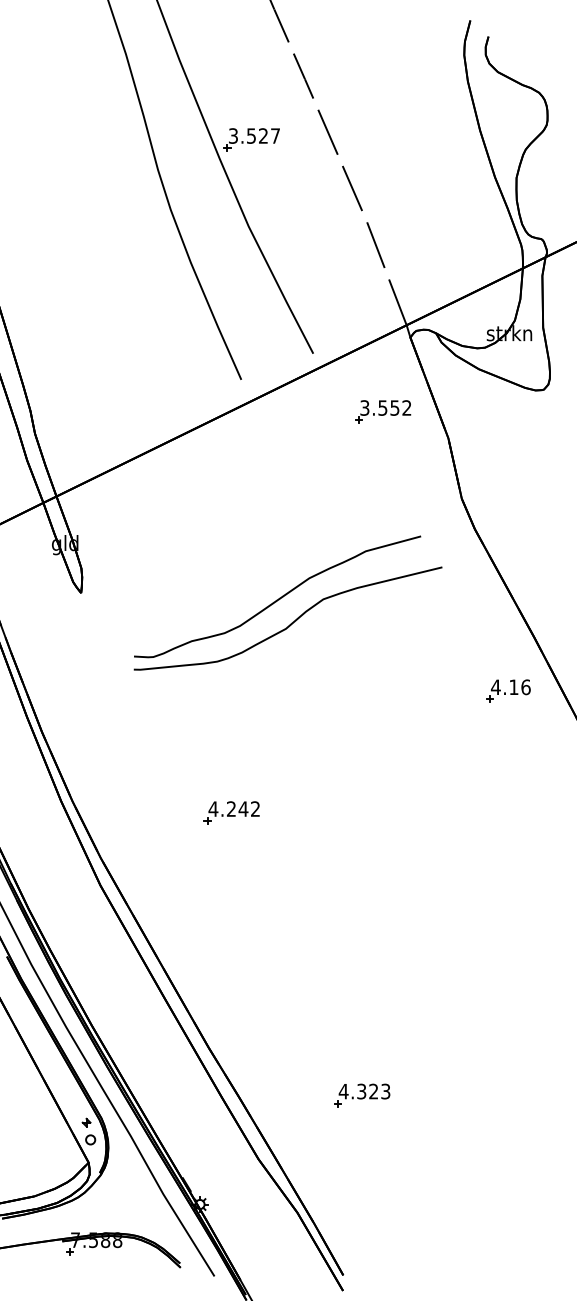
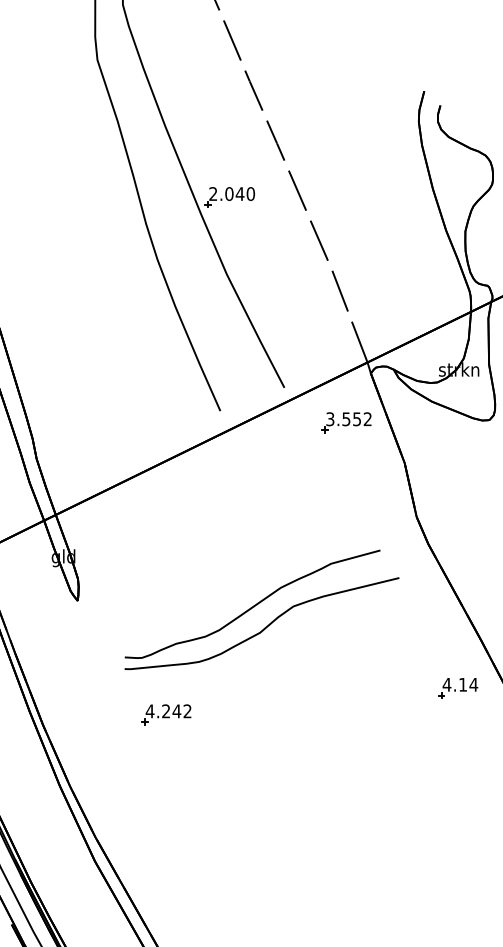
text: (254, 135) -> (232, 193), 3.527 -> 2.040
part: (383, 411) -> (346, 422), moved
text: (525, 687) -> (473, 684), 4.16 -> 4.14
part: (231, 812) -> (166, 714), moved

